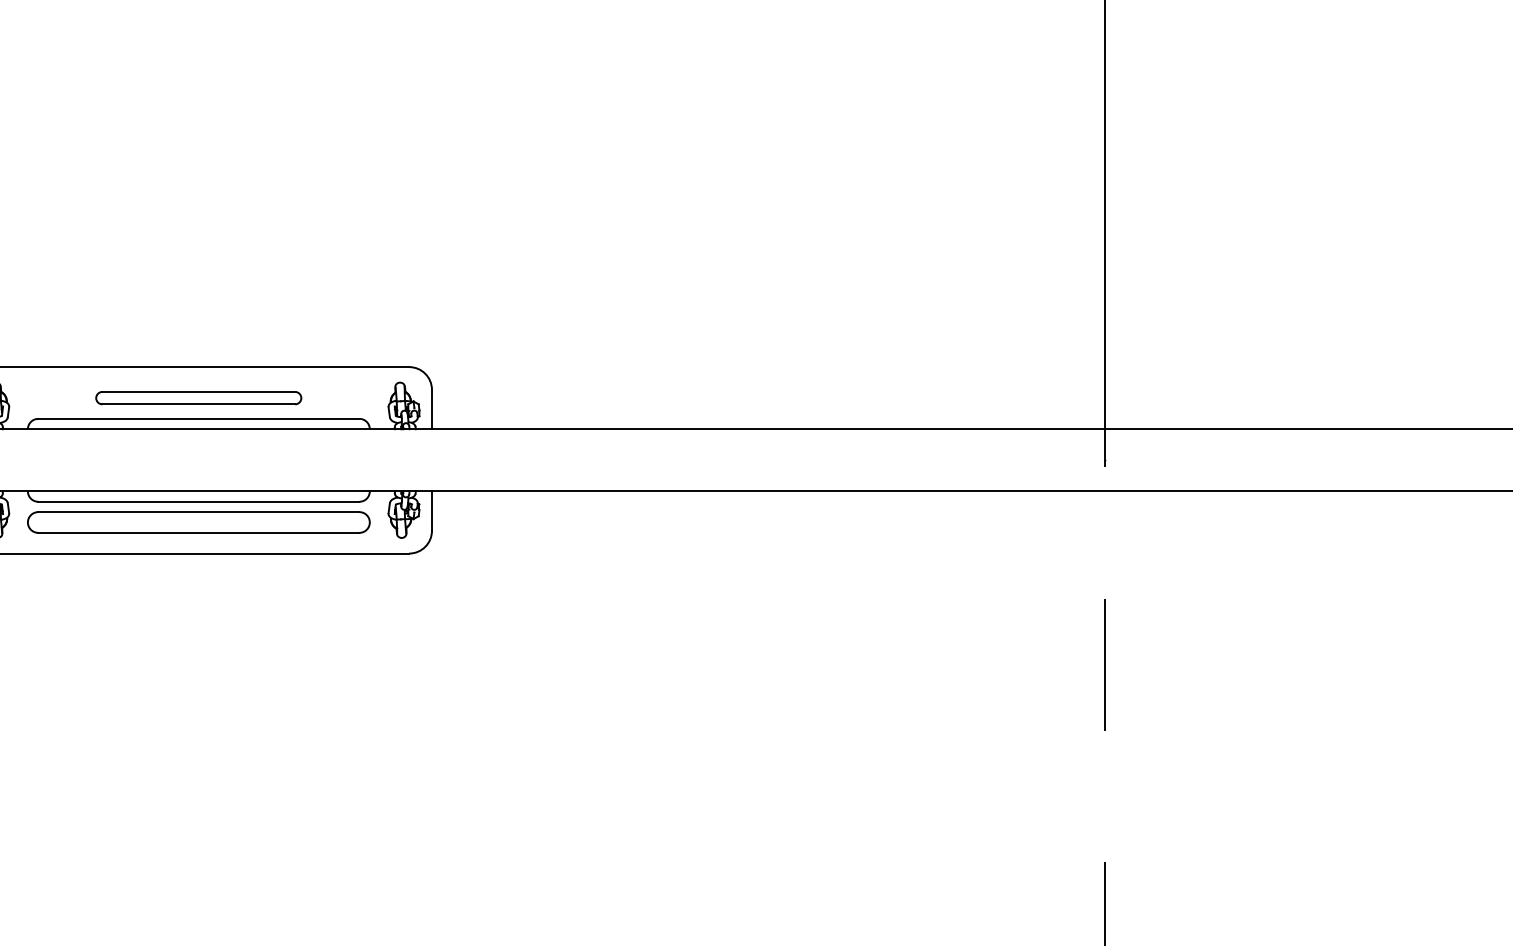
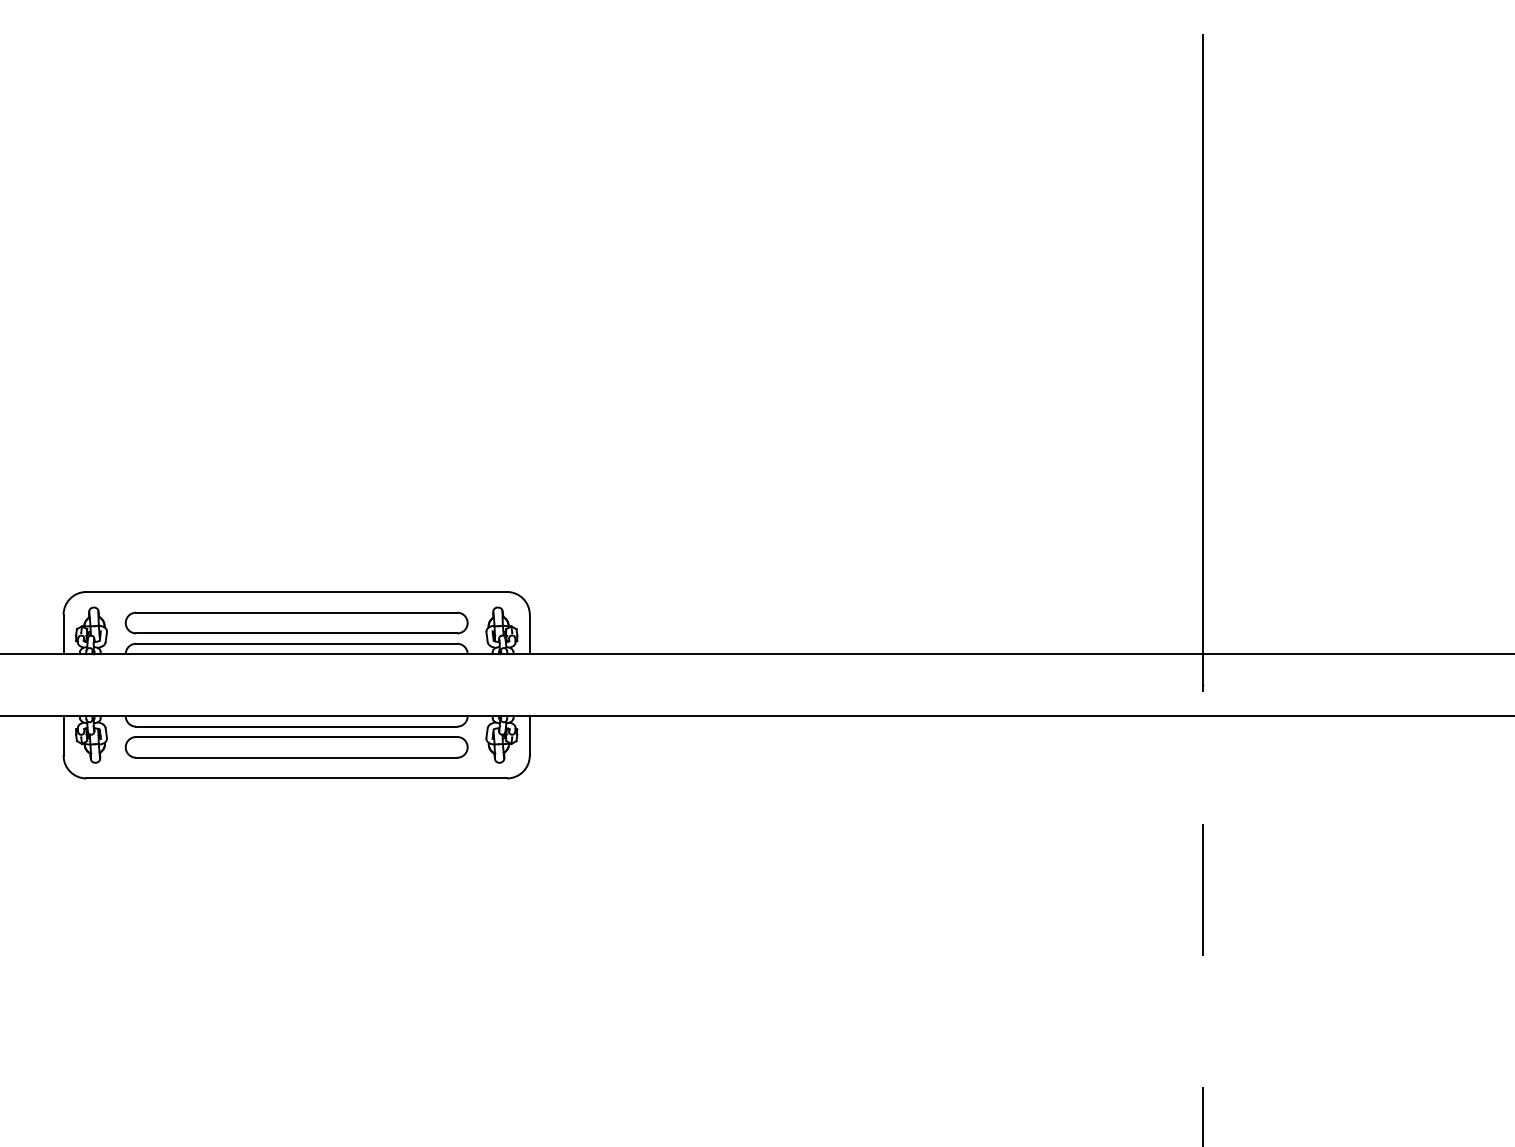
part: (198, 397) -> (296, 622), size x1.67

